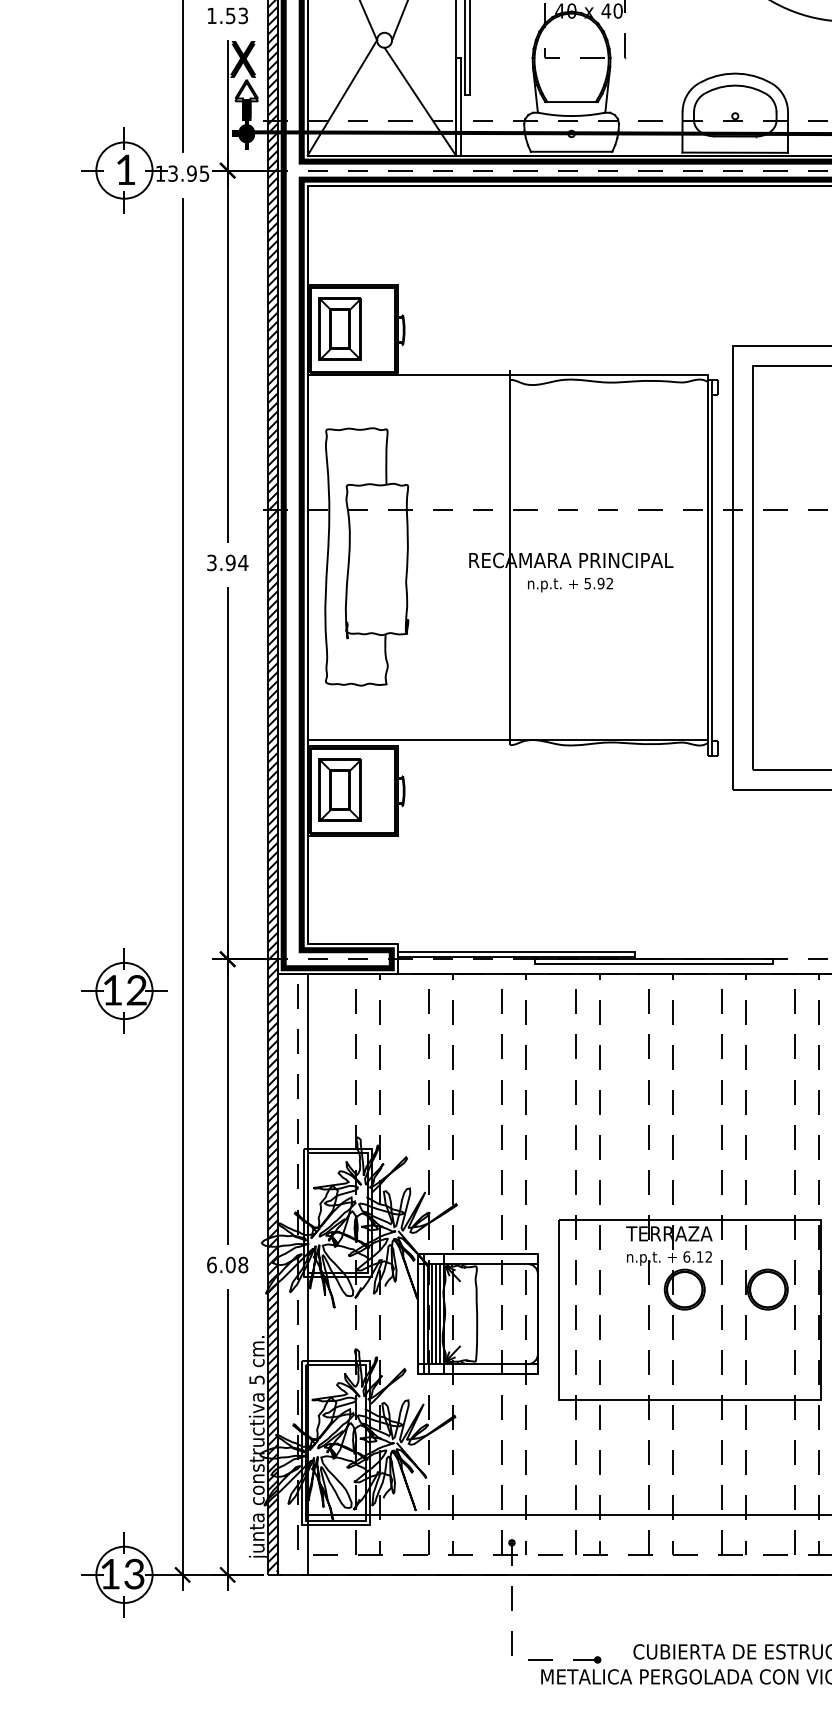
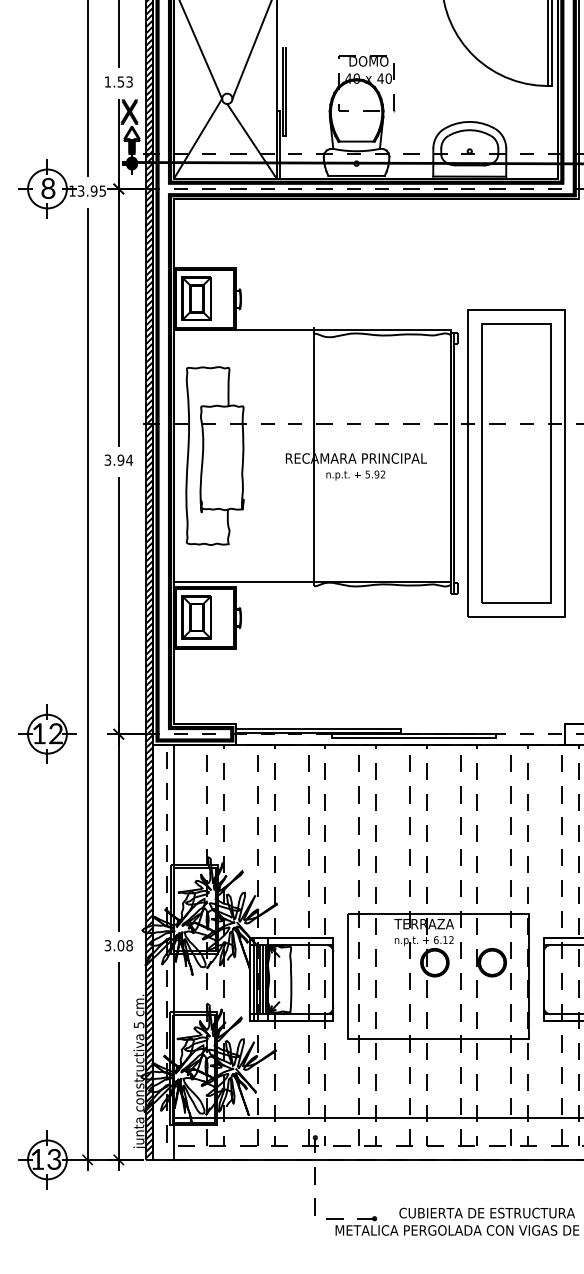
text: (125, 169) -> (48, 188), 1 -> 8
part: (124, 989) -> (47, 733), moved
text: (211, 1264) -> (107, 945), 6.08 -> 3.08

